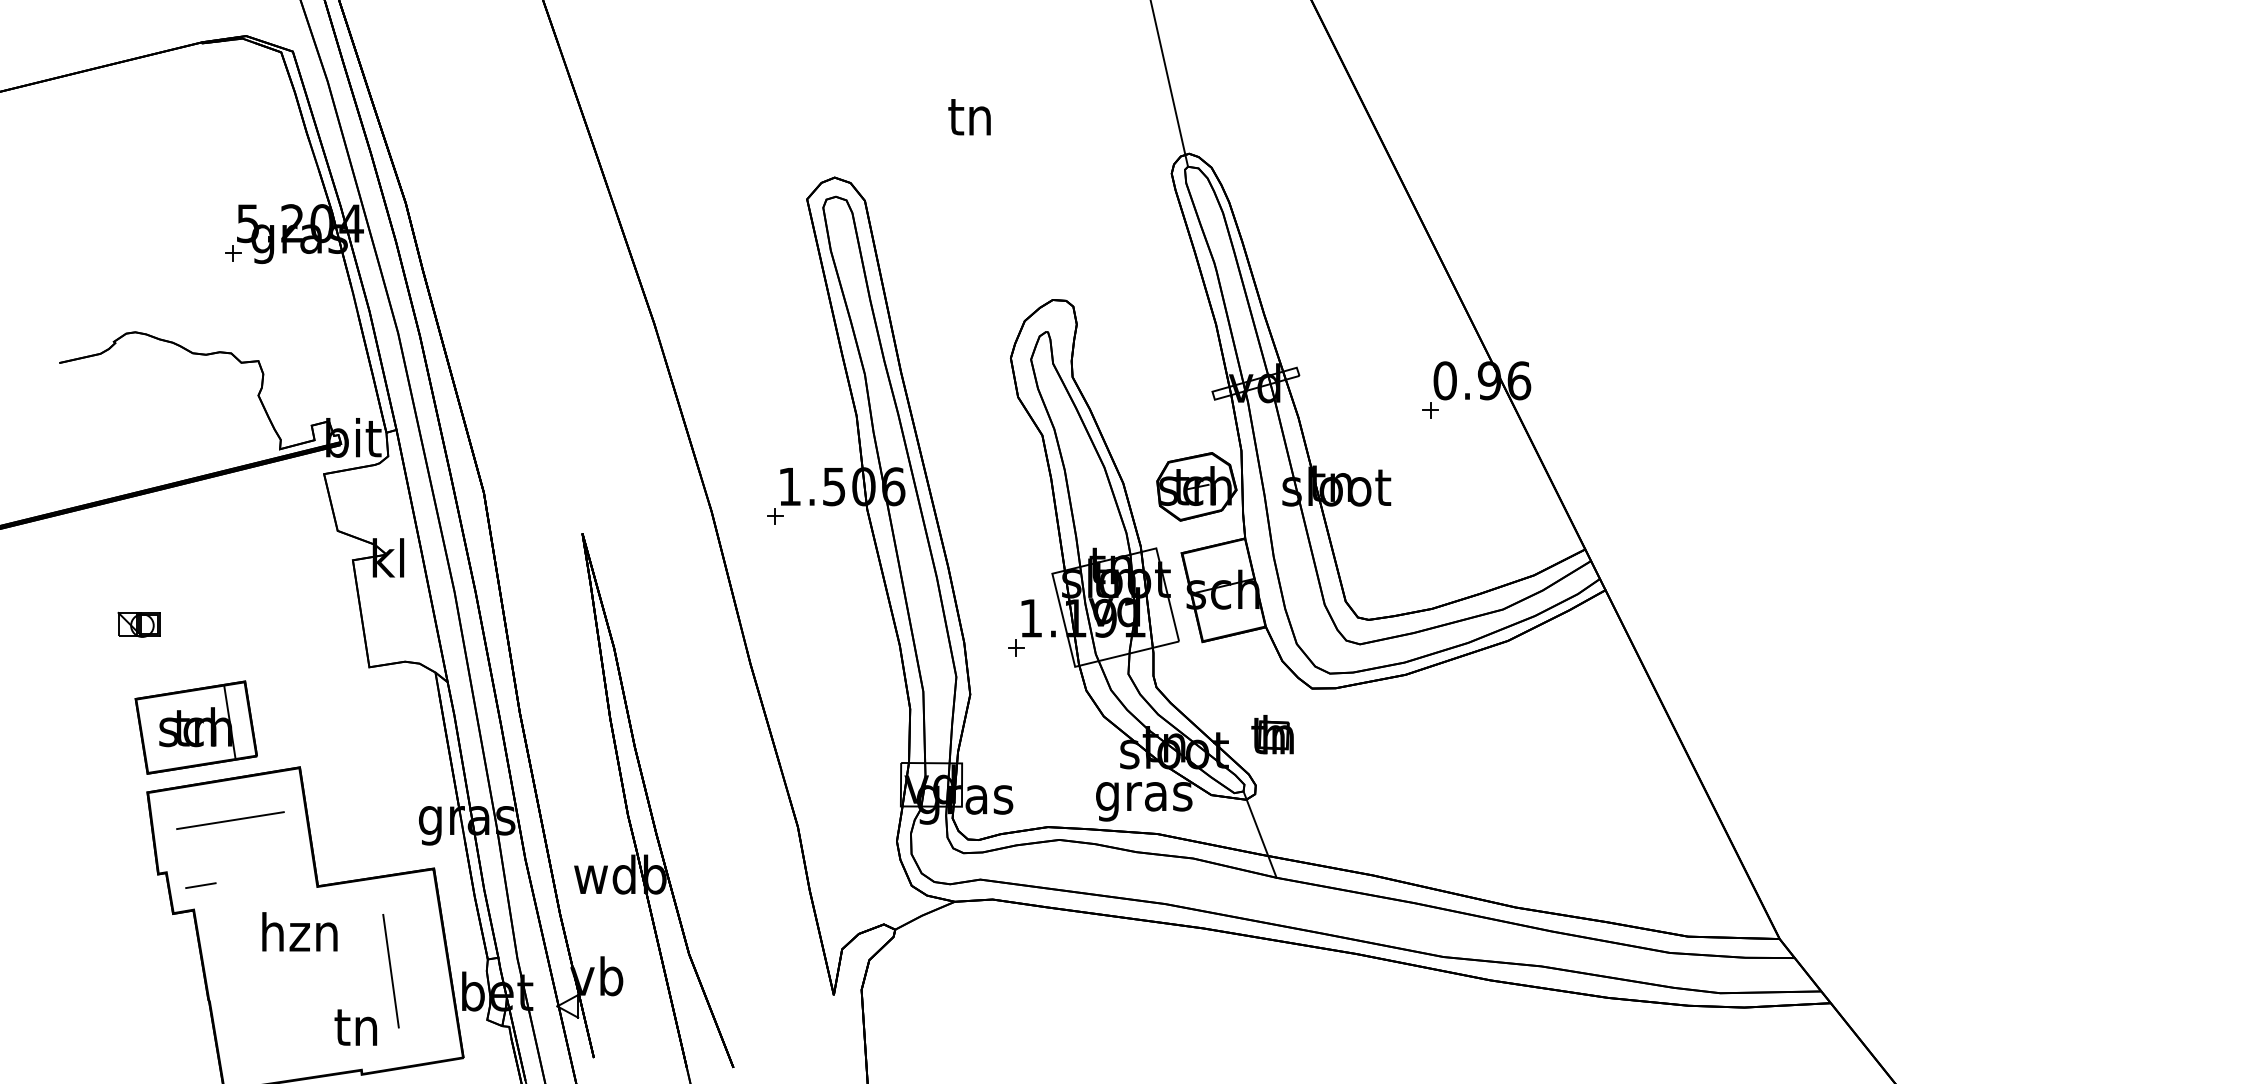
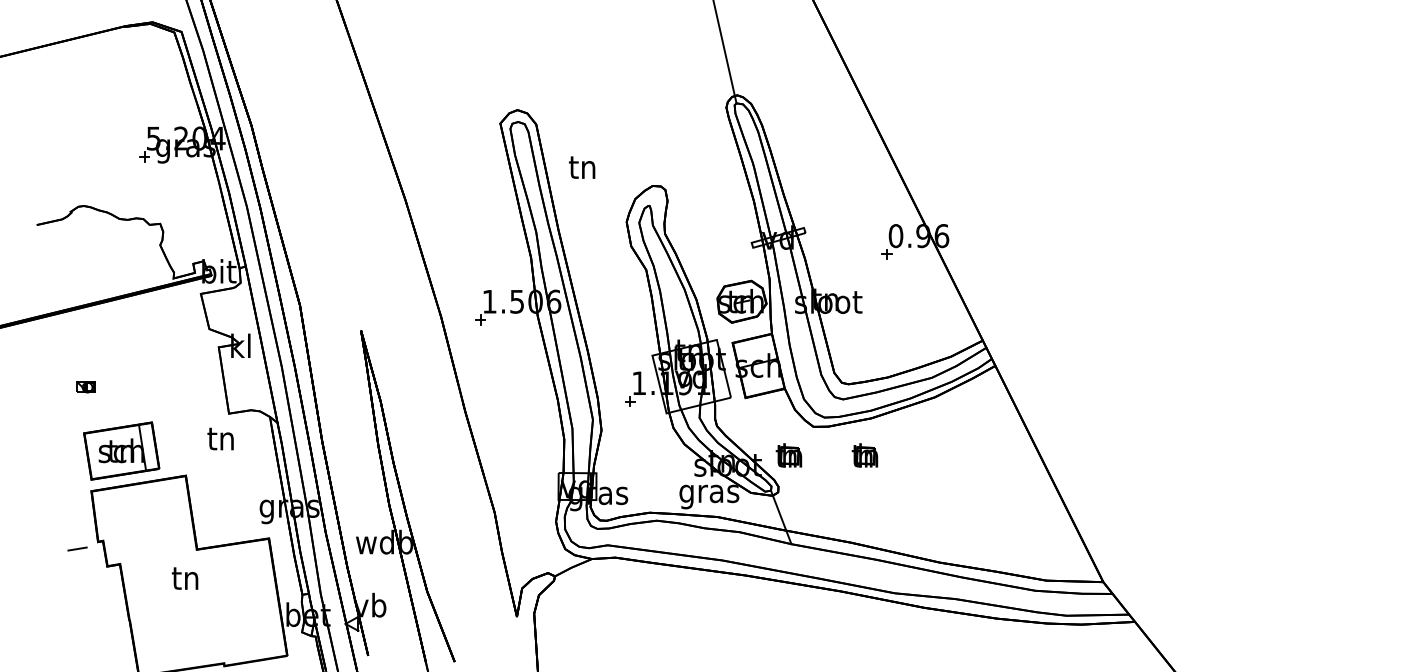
text: (970, 116) -> (582, 167), moved
part: (137, 623) -> (85, 386), size x0.7
part: (1394, 734) -> (864, 455), added
line: (229, 820) -> (142, 508), removed
line: (200, 884) -> (77, 548), moved
text: (299, 931) -> (185, 577), hzn -> tn
line: (391, 970) -> (242, 601), removed
text: (355, 1026) -> (220, 438), moved

